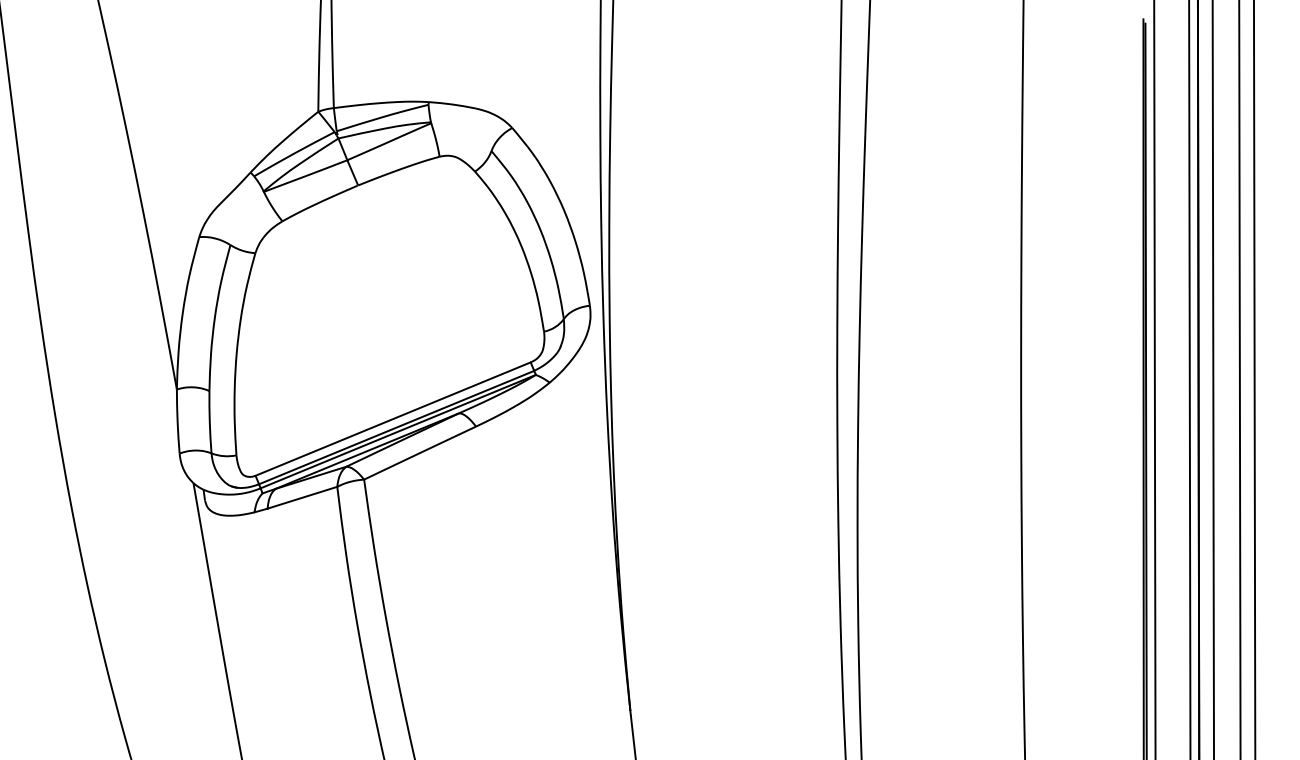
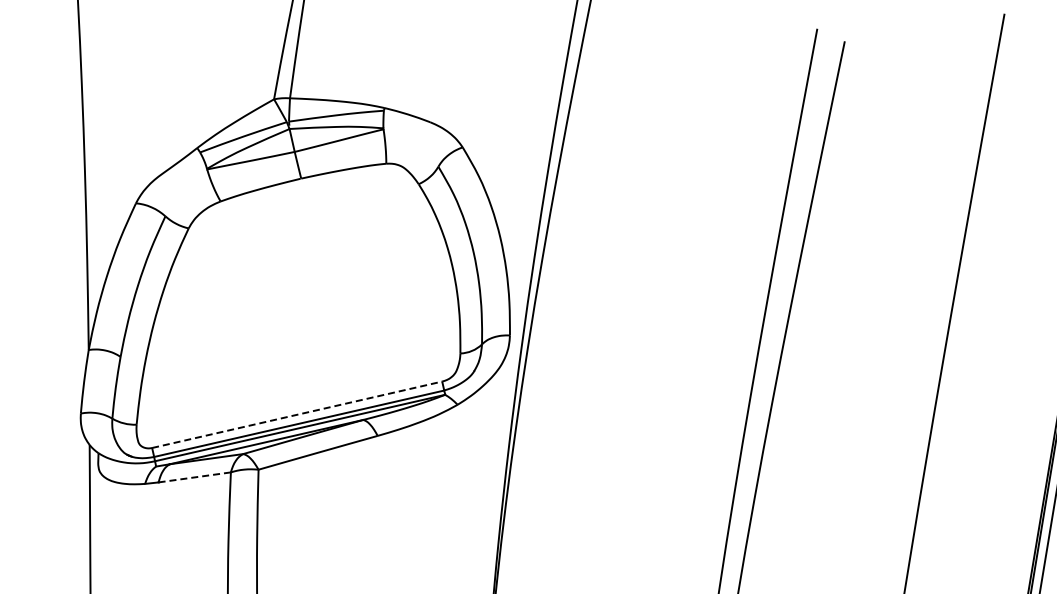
line: (393, 419) -> (297, 415), solid -> dashed
line: (302, 497) -> (194, 477), solid -> dashed

